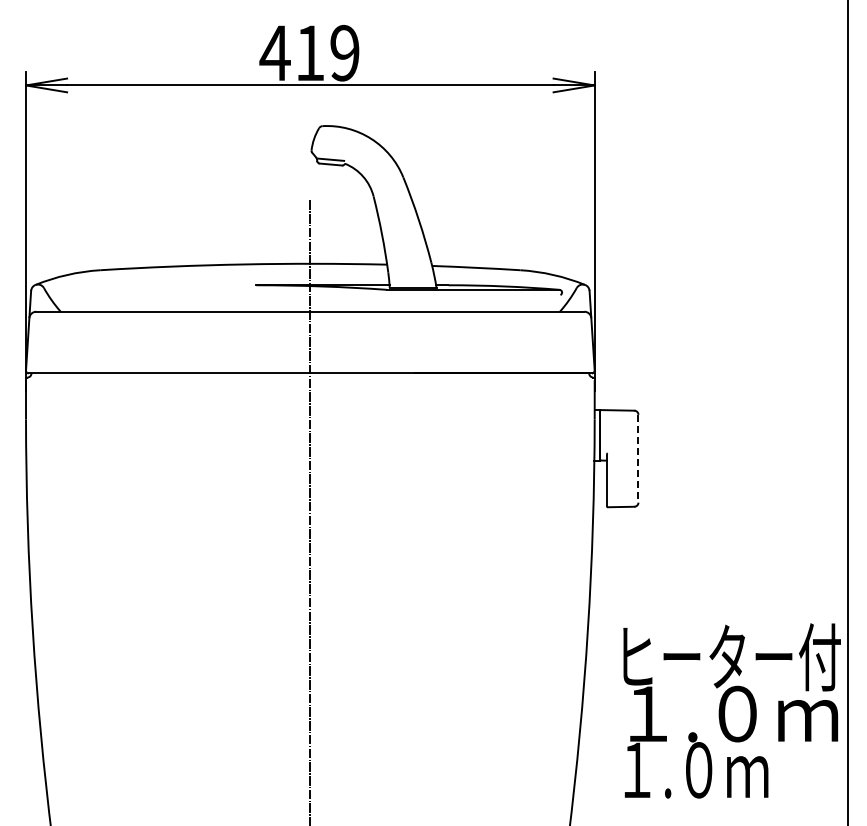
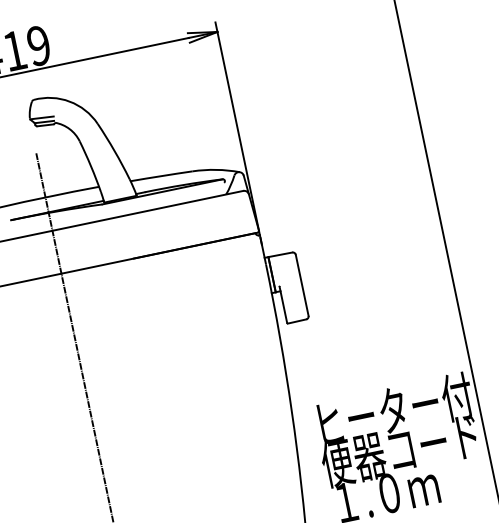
line: (328, 153) -> (42, 118), added
line: (638, 458) -> (302, 285), dashed -> solid
text: (726, 713) -> (400, 449), １.０ｍ -> 便器コード

